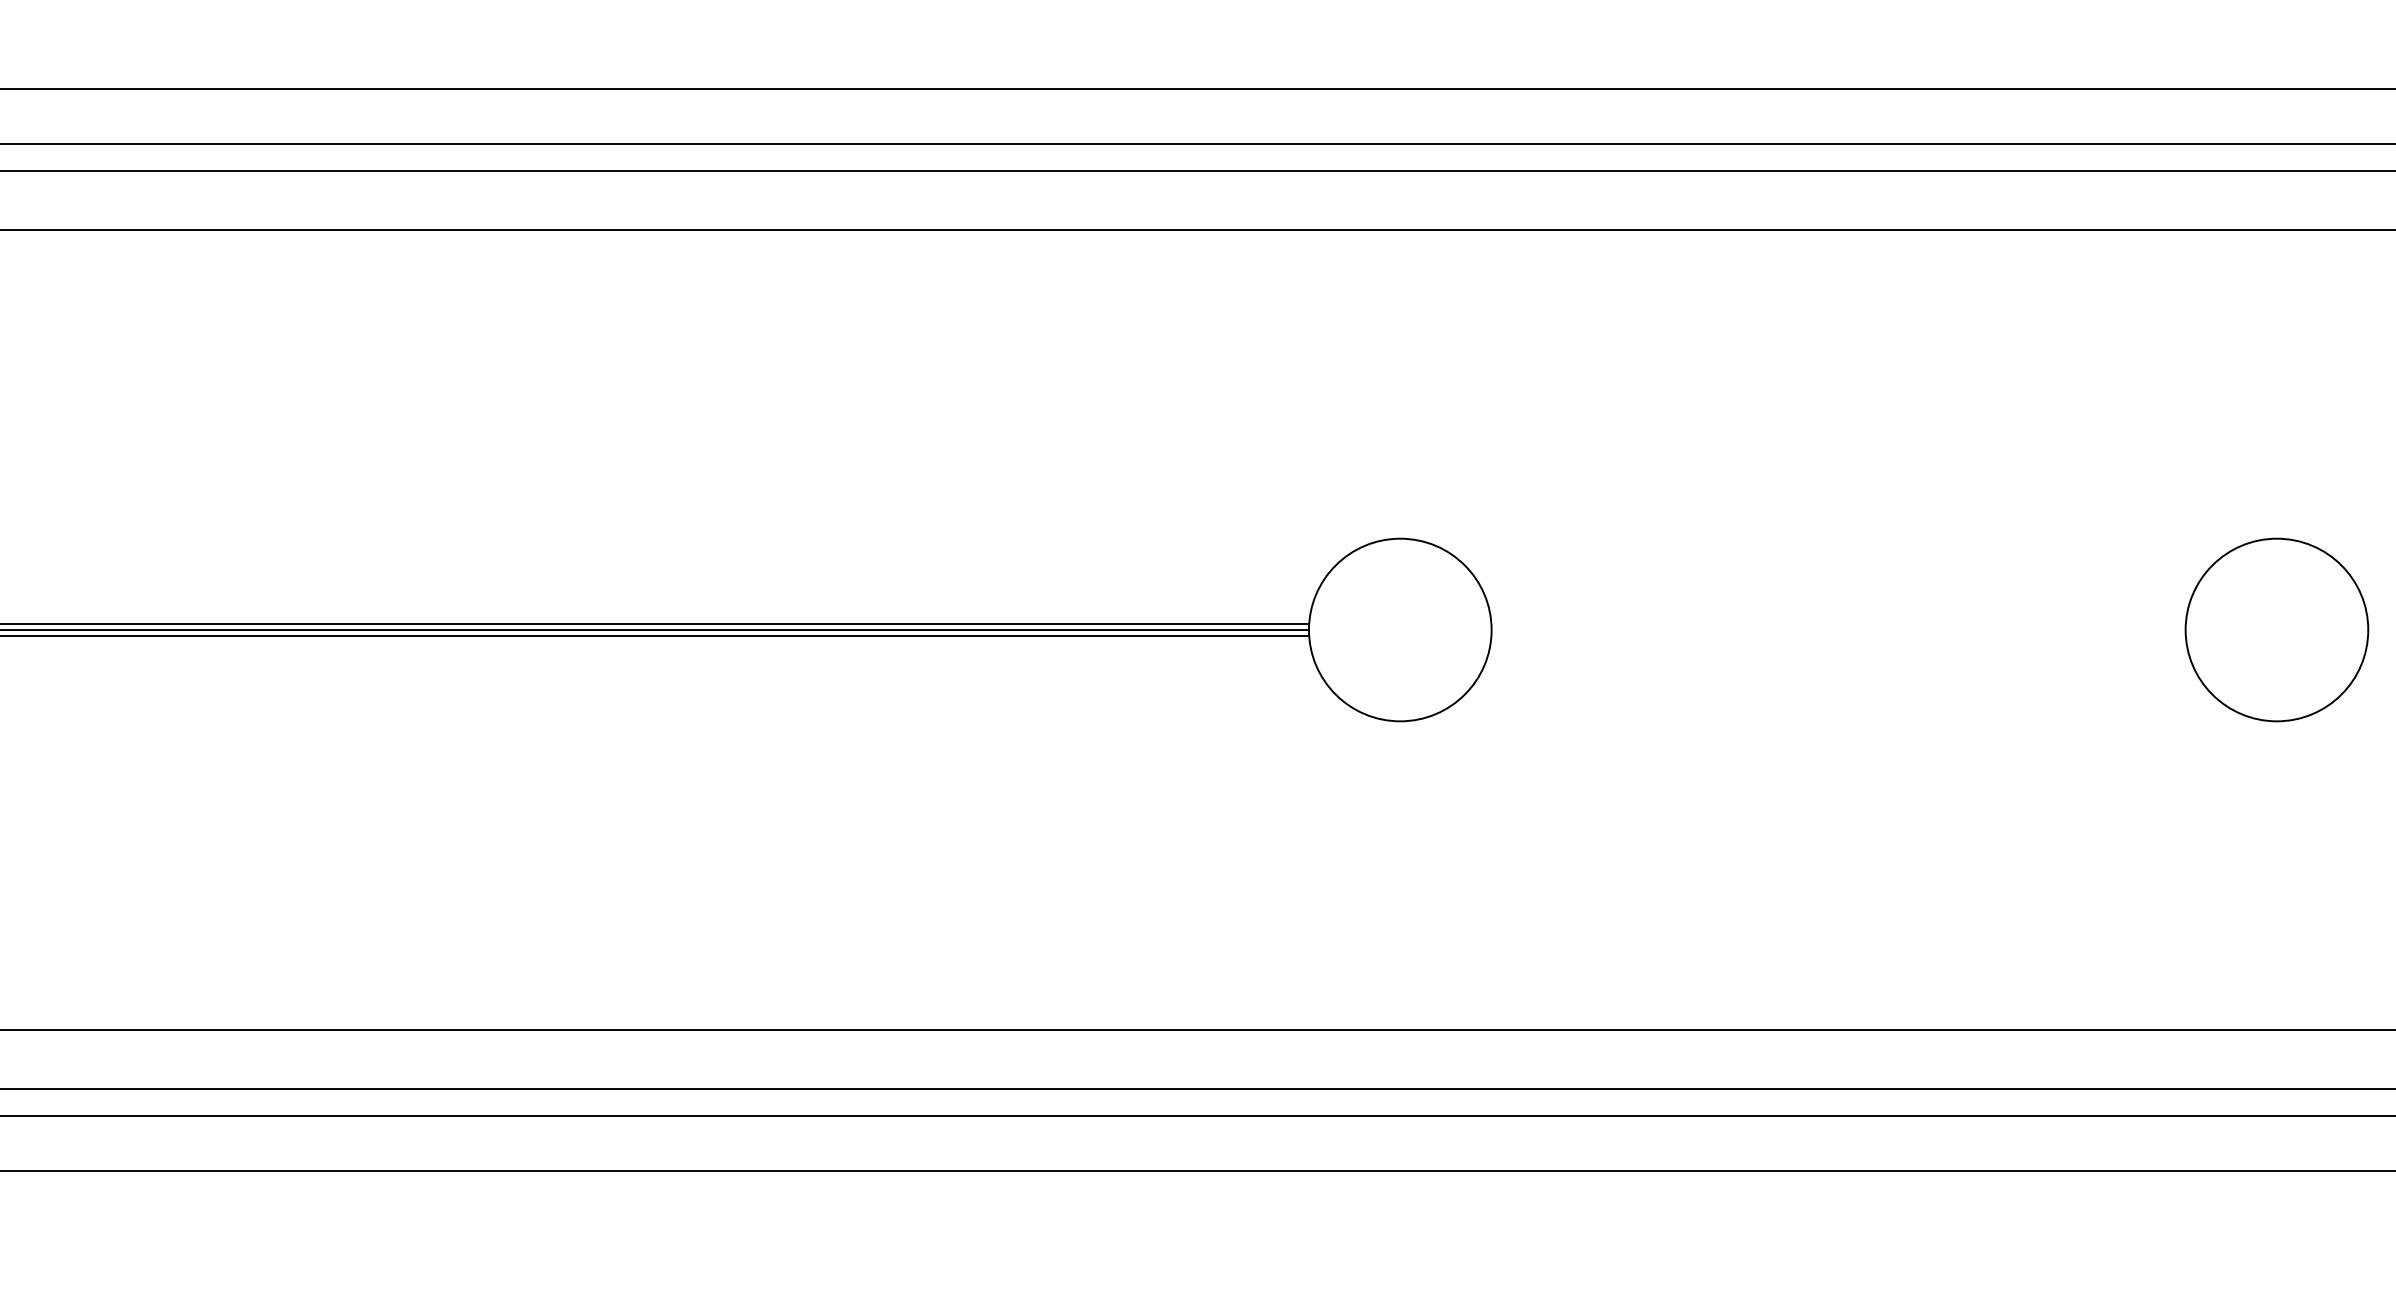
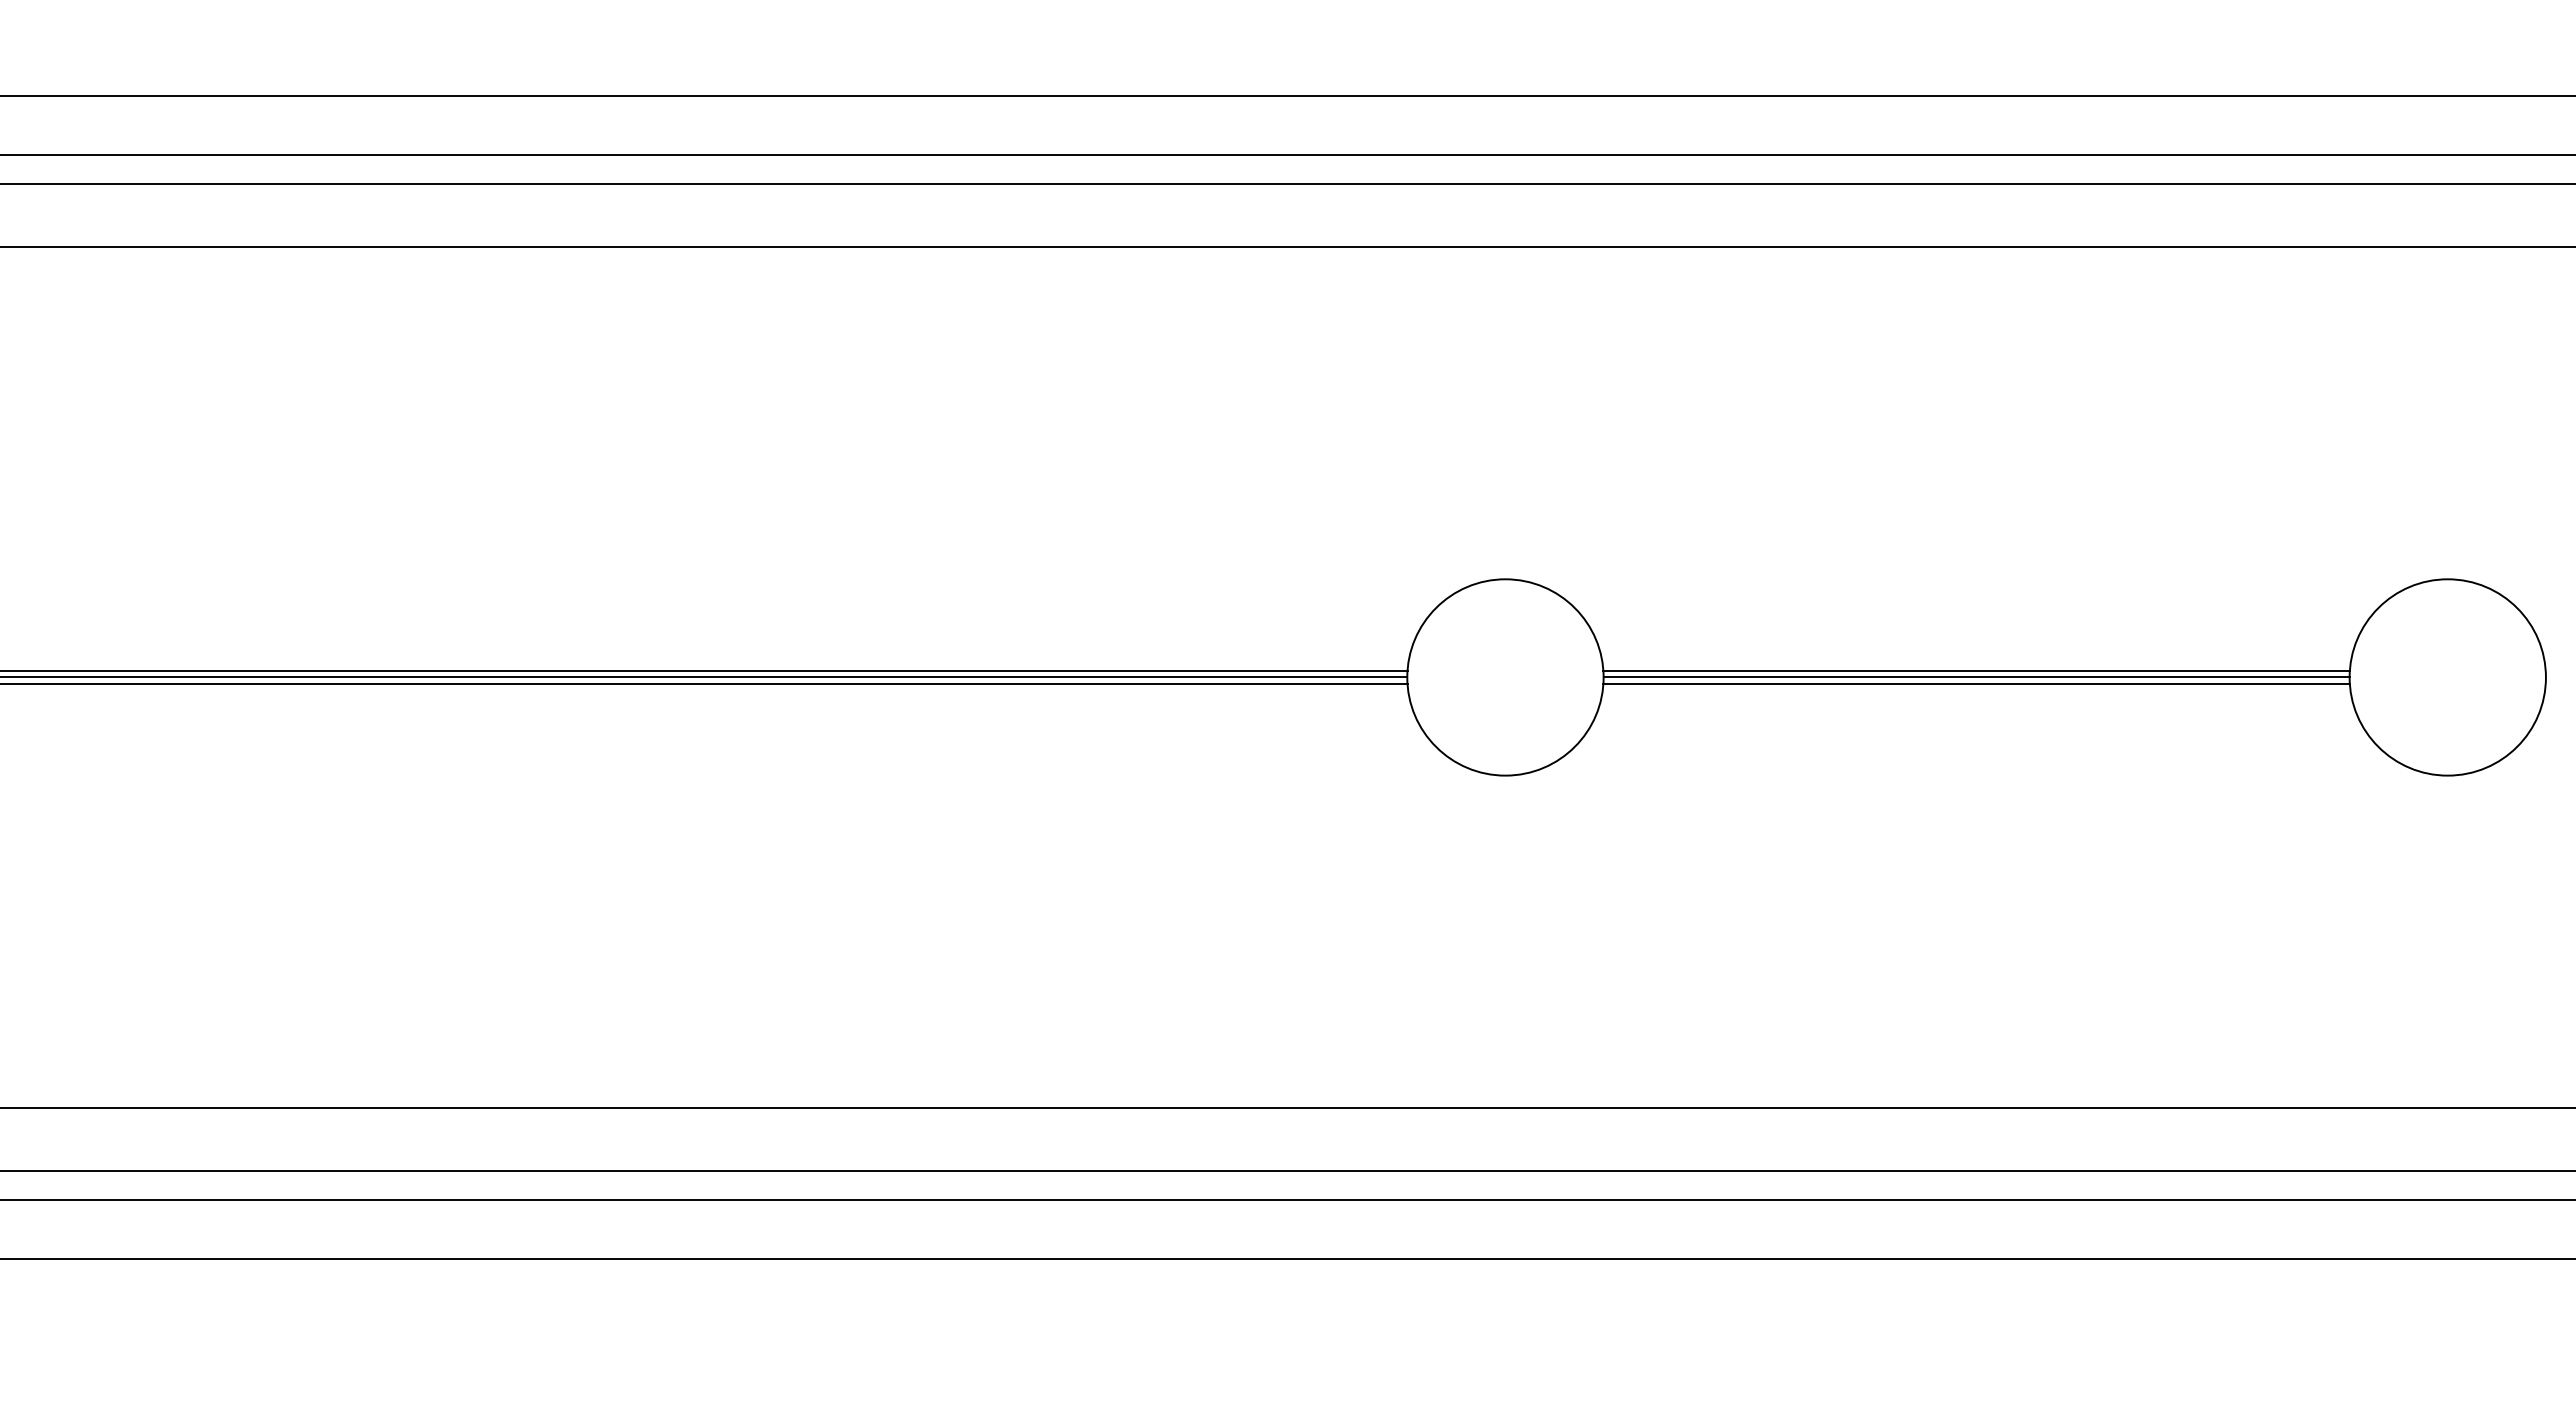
line: (1838, 624) -> (1976, 671), added
line: (1838, 630) -> (1976, 677), added
line: (1838, 635) -> (1976, 683), added

